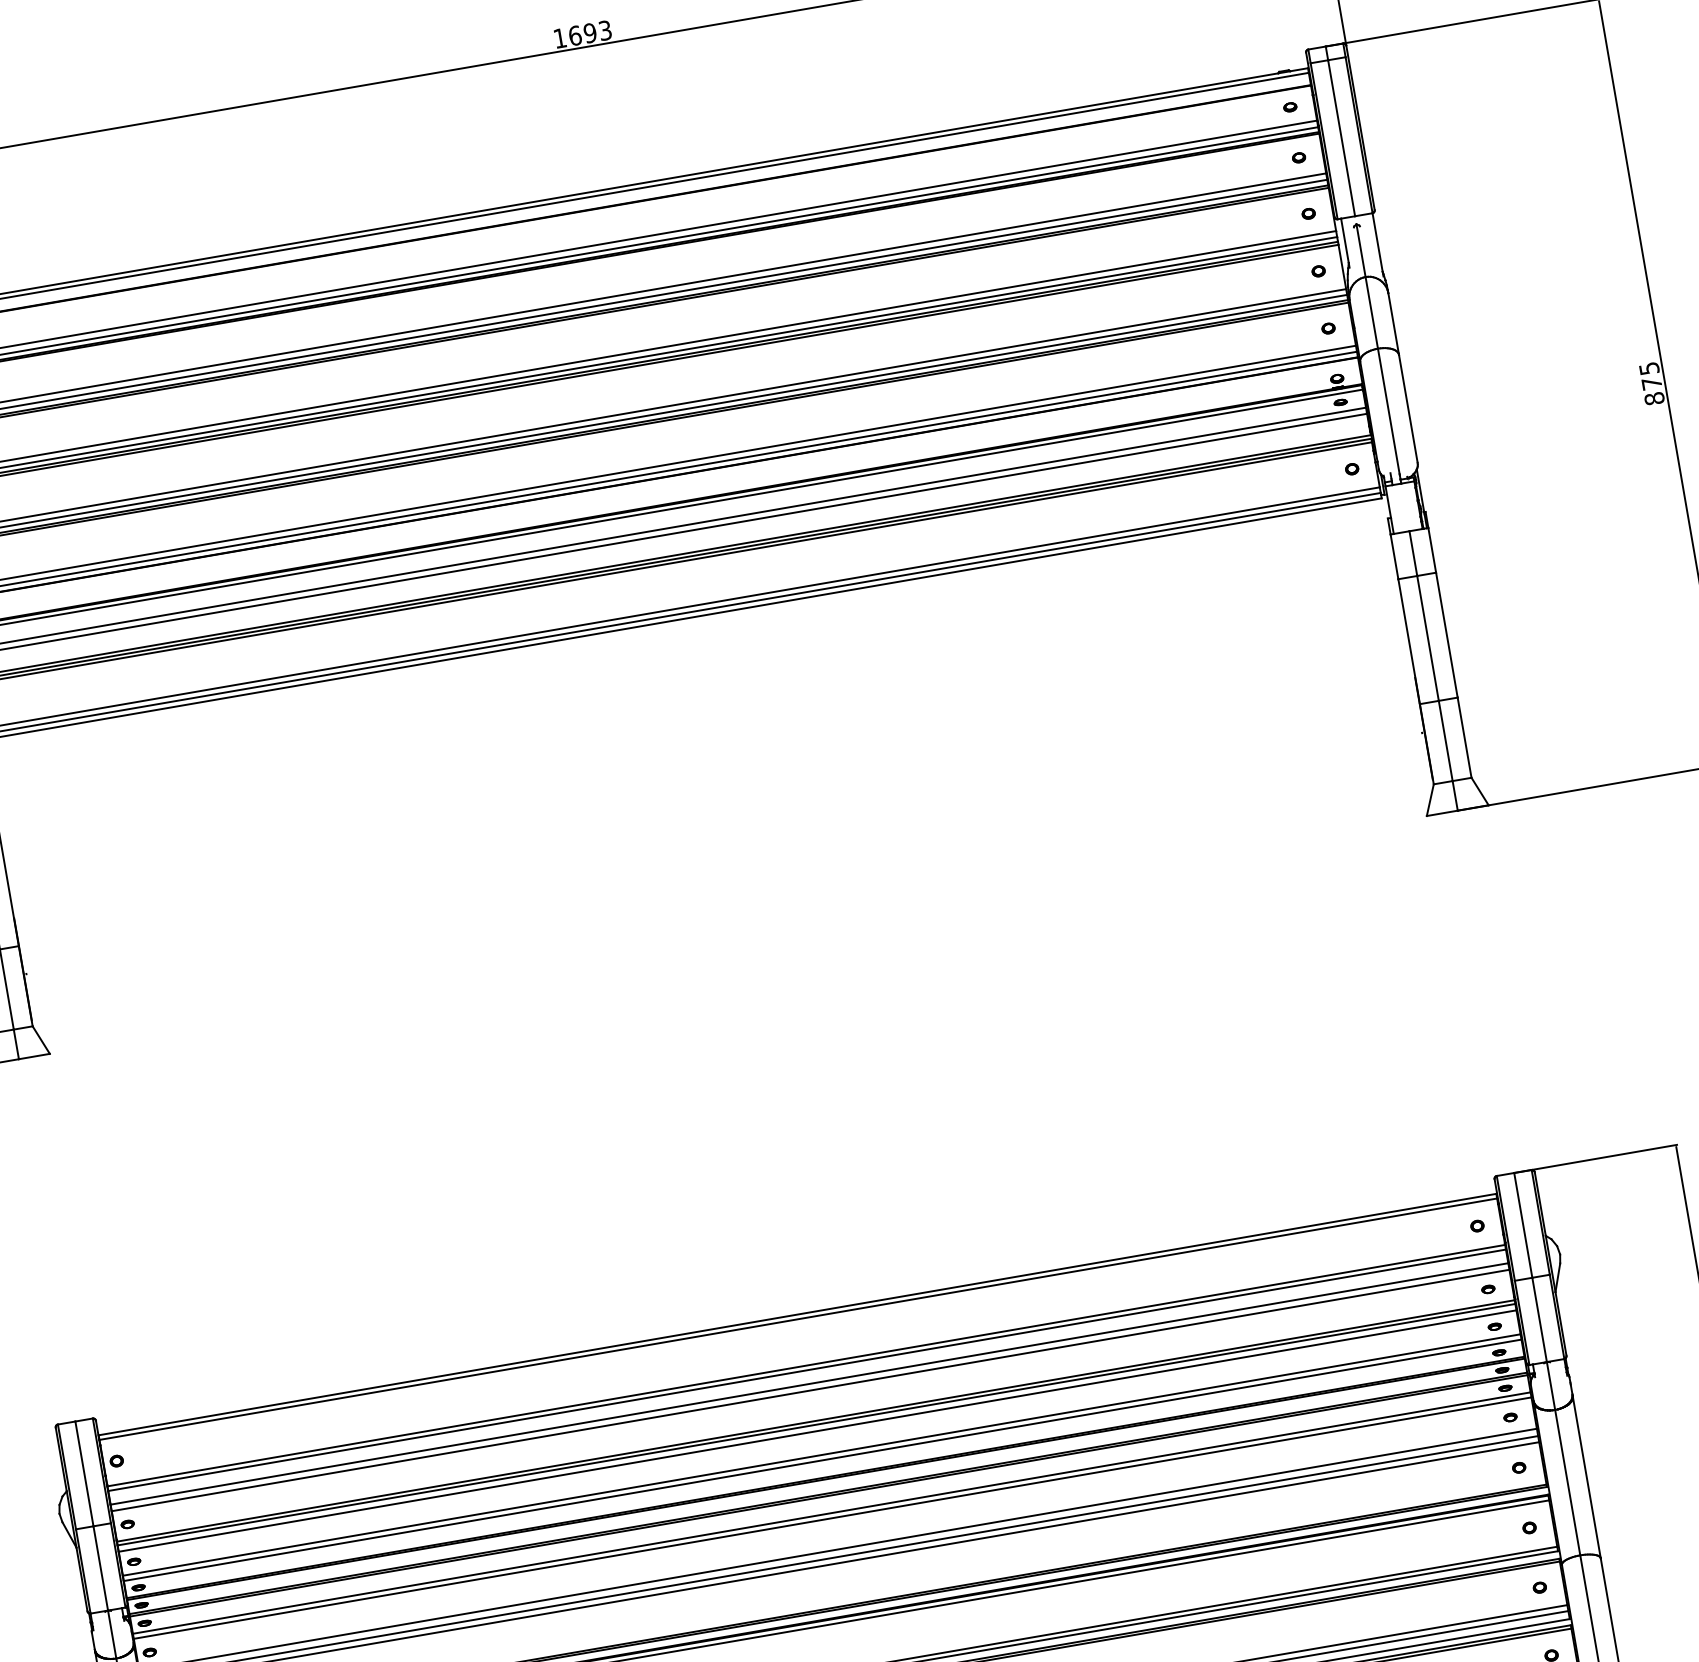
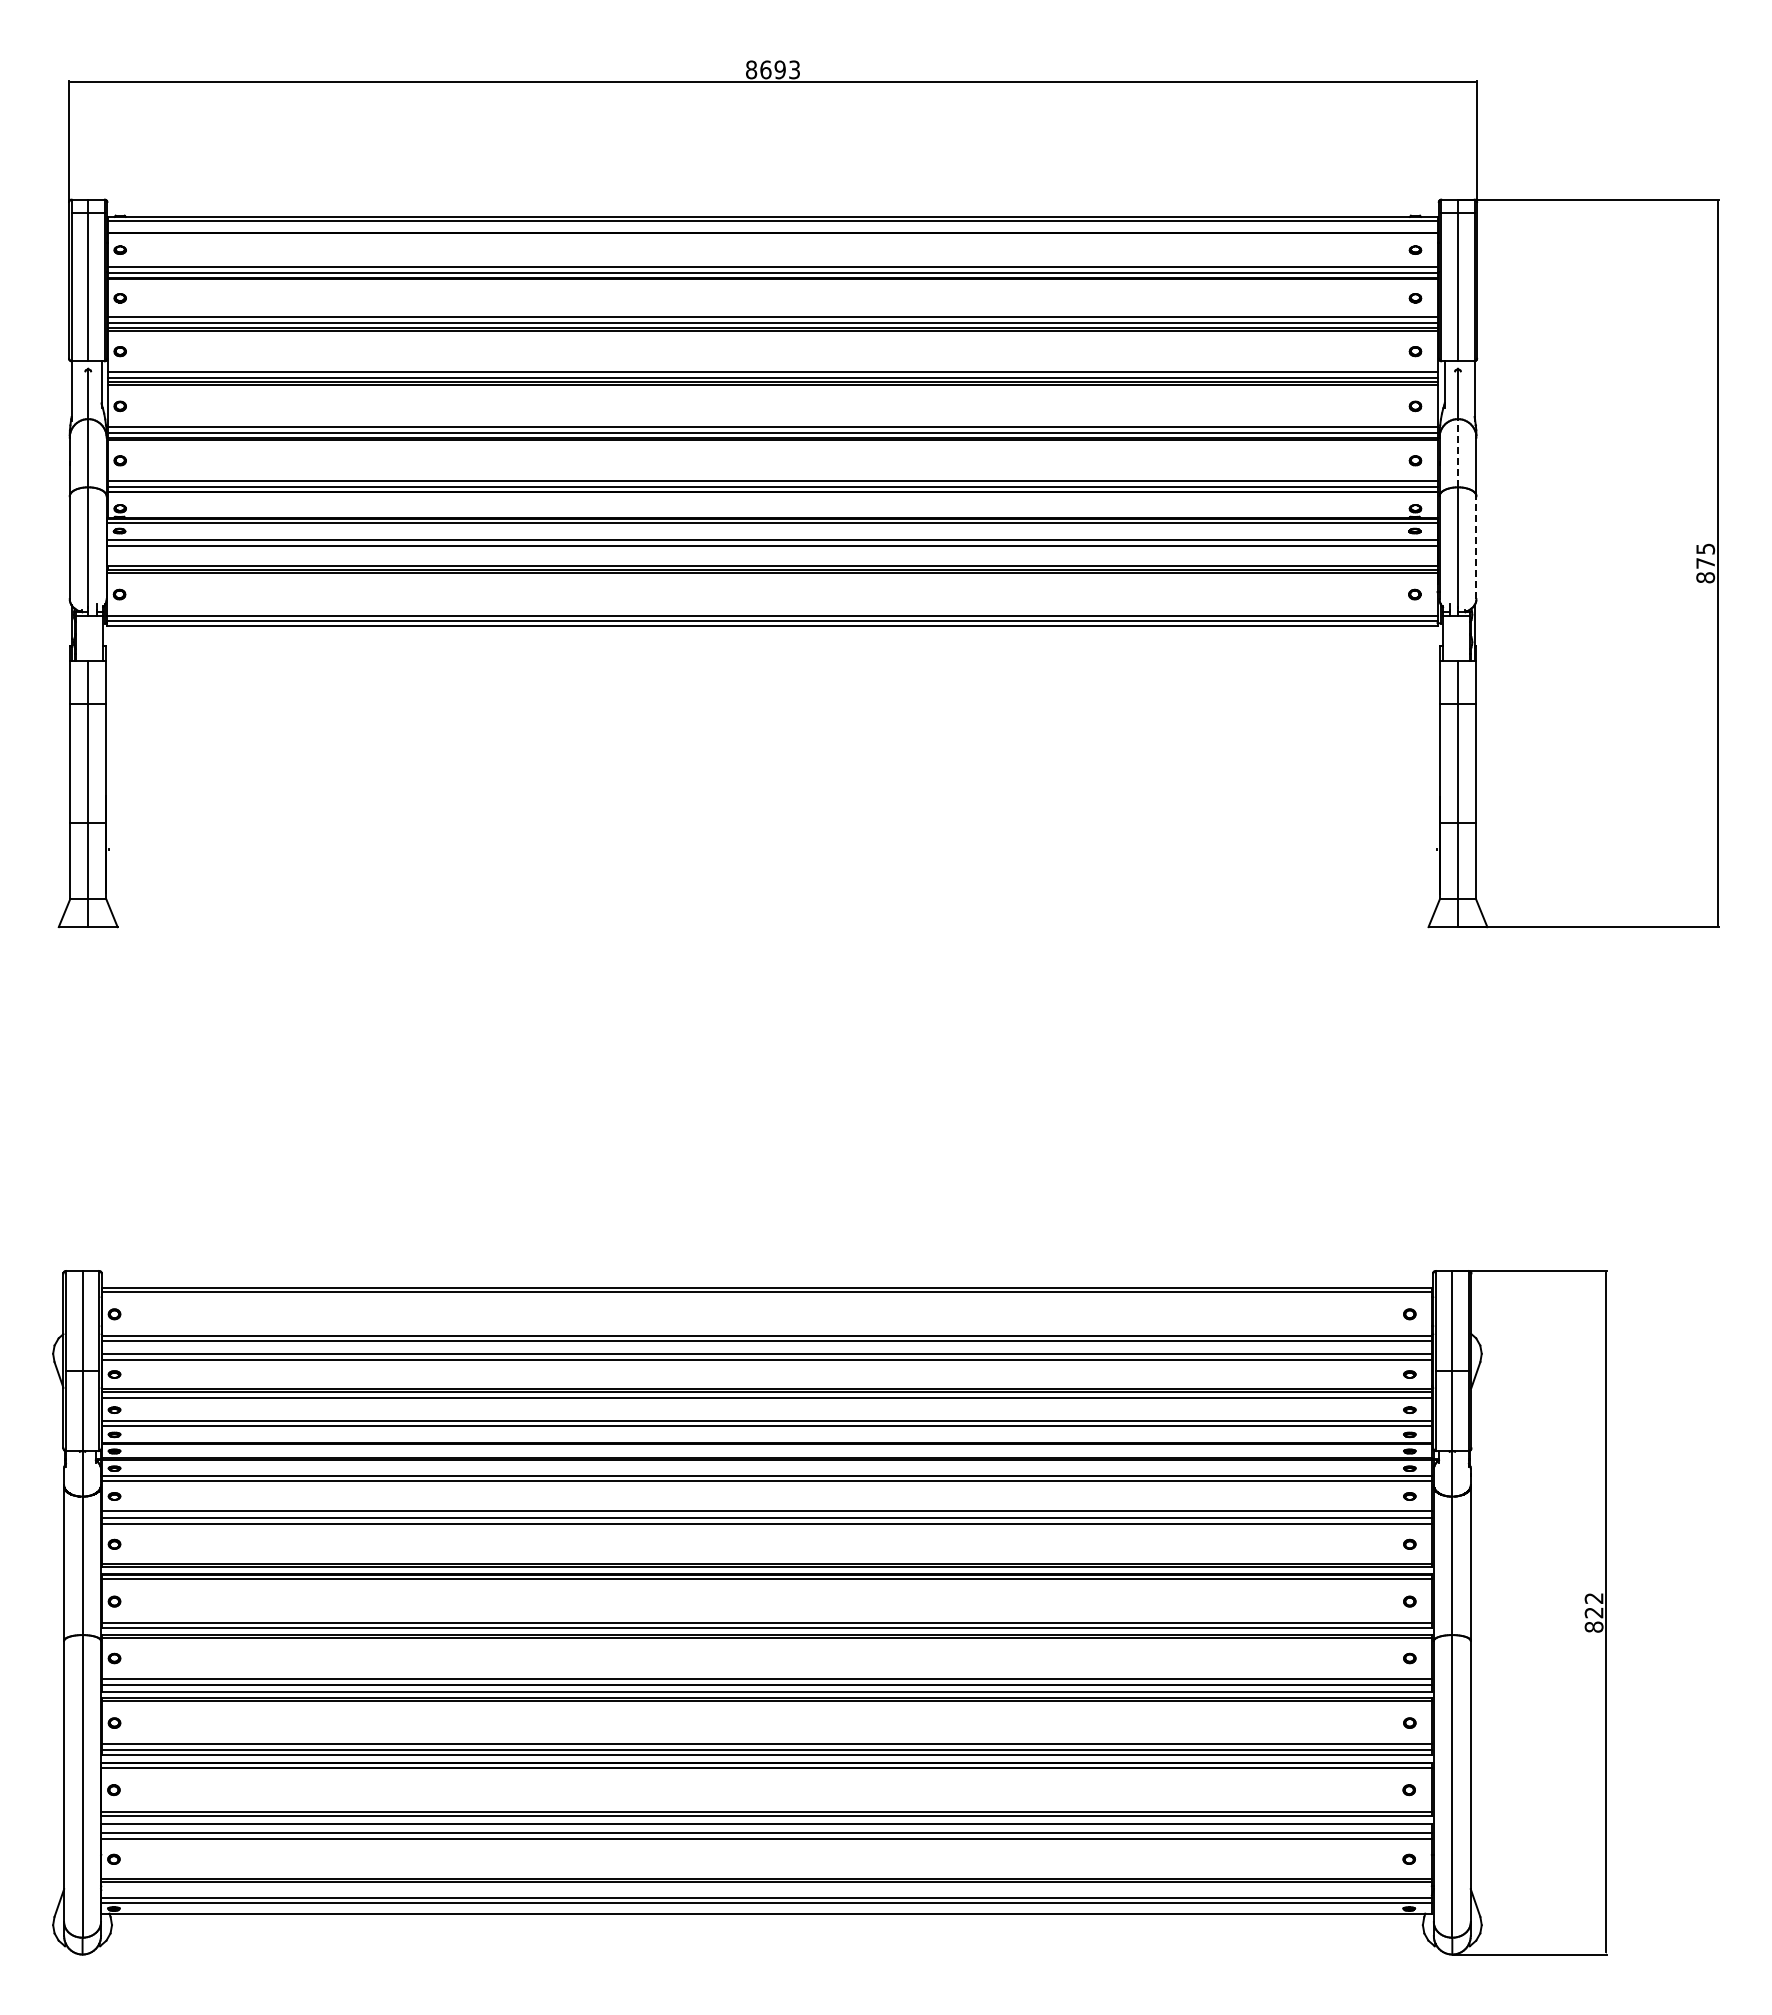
text: (560, 37) -> (751, 69), 1693 -> 8693
line: (1371, 312) -> (1457, 452), solid -> dashed
line: (1408, 408) -> (1476, 547), solid -> dashed

